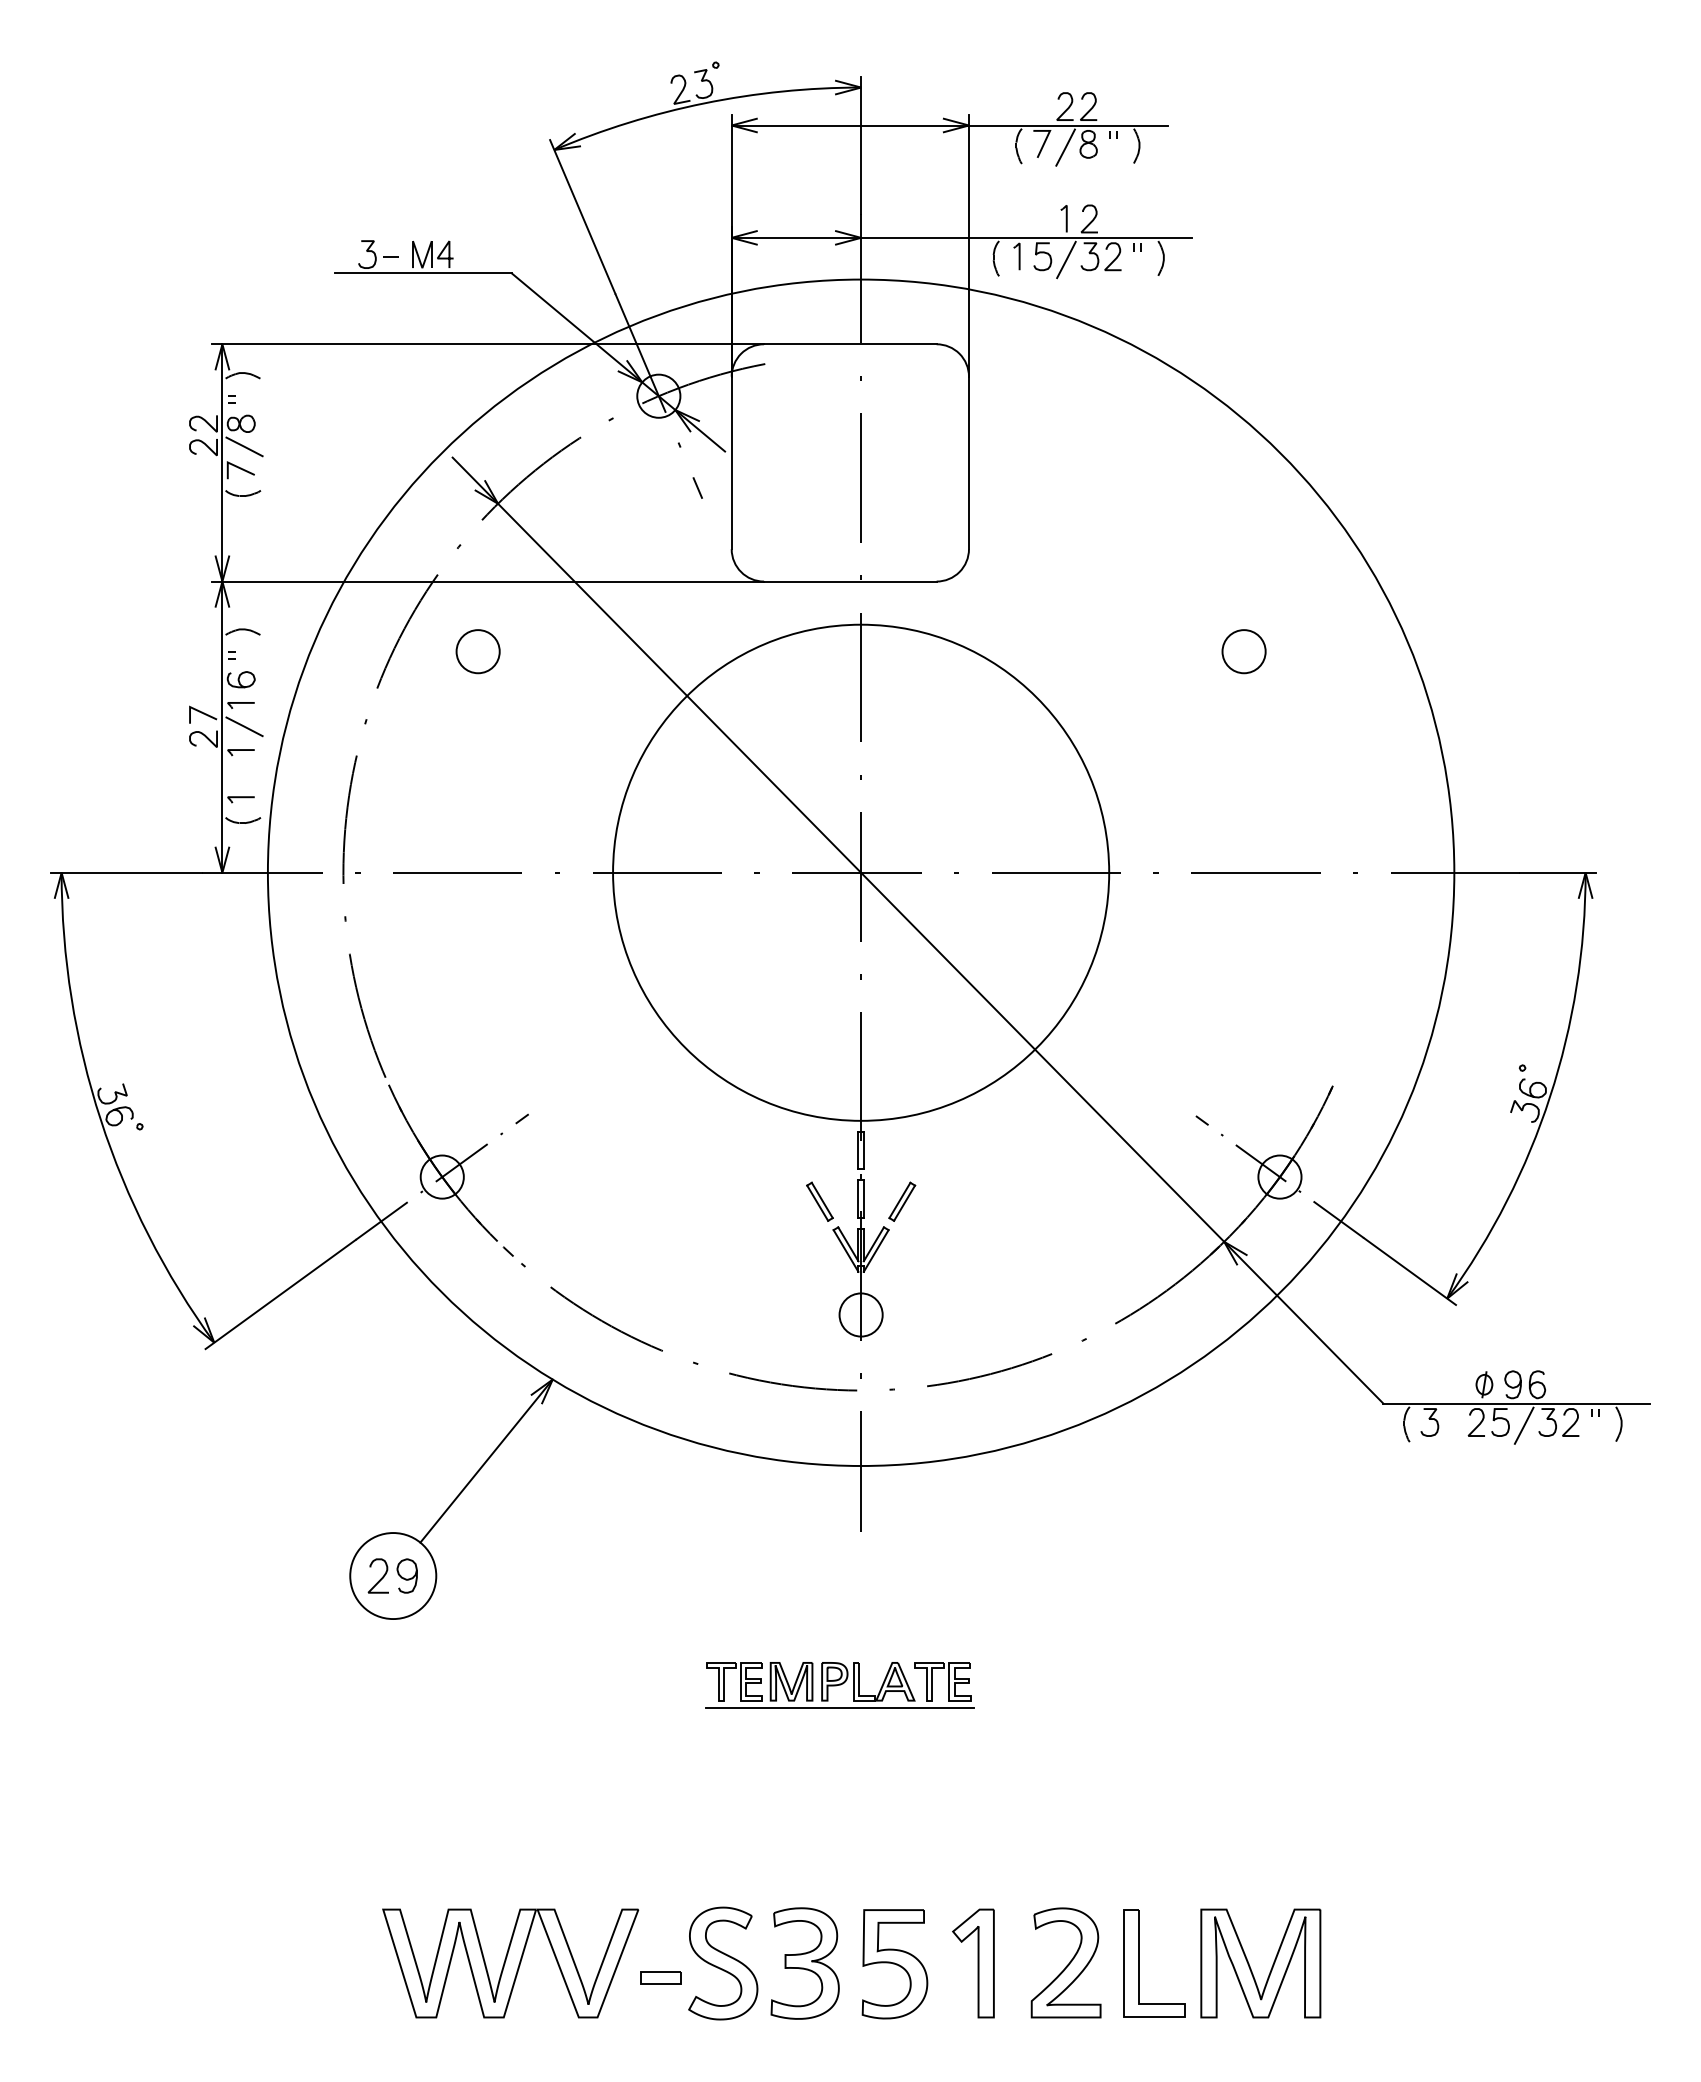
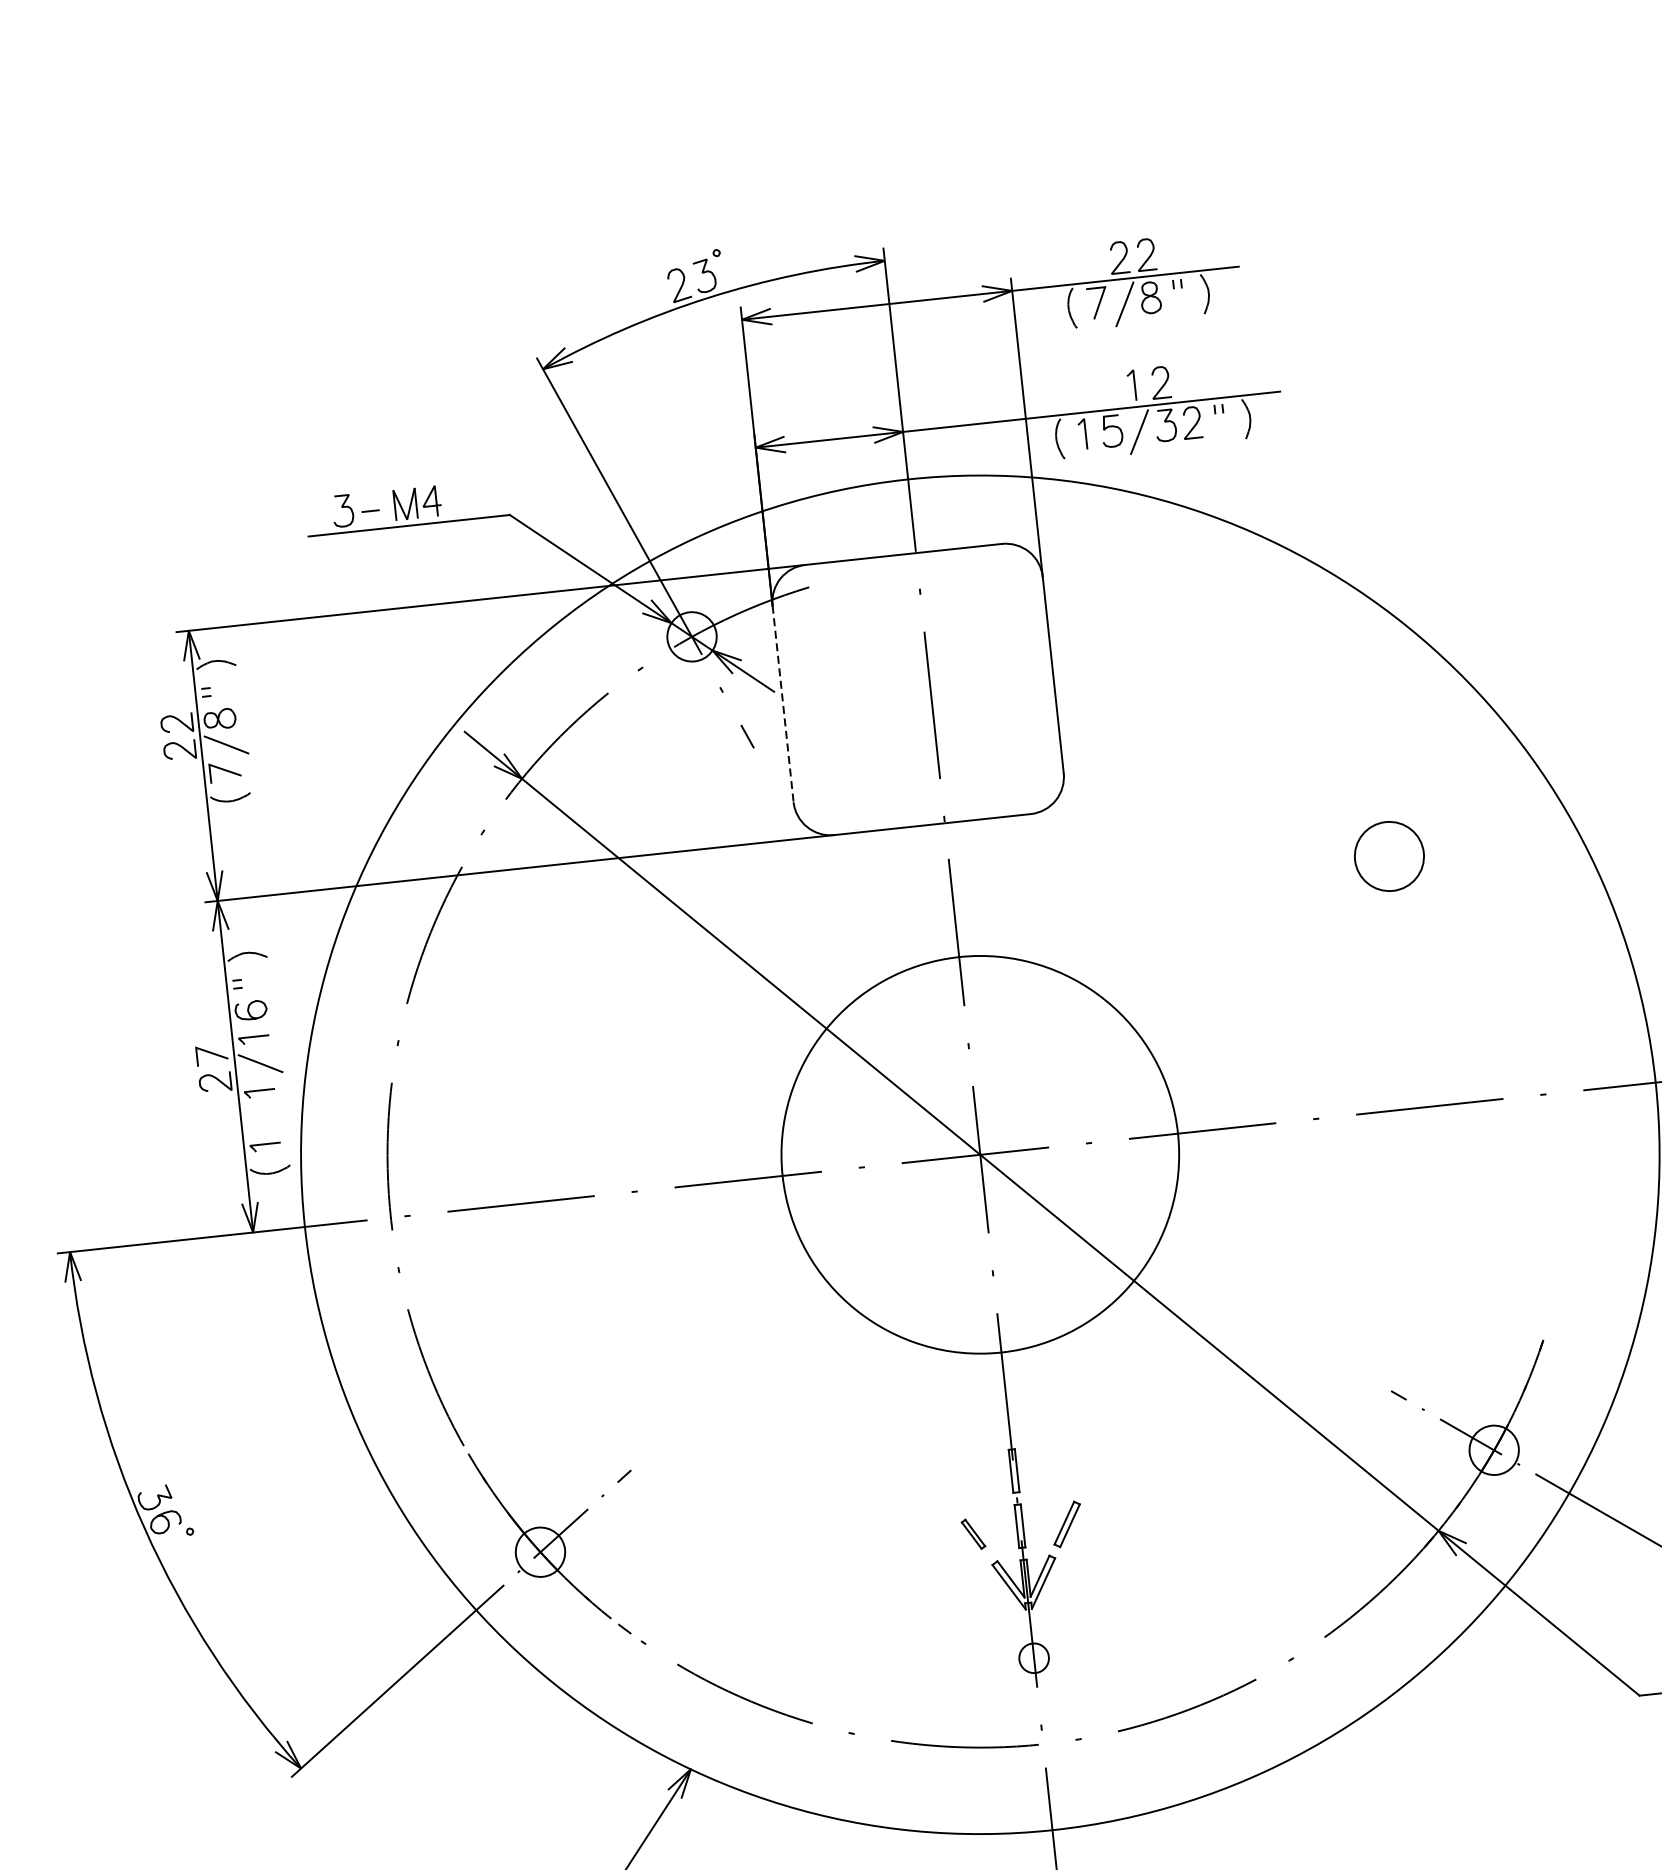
line: (731, 463) -> (782, 704), solid -> dashed
circle: (477, 651) -> (516, 949), removed
circle: (1243, 651) -> (1388, 856), size x1.4
circle: (861, 872) -> (980, 1154), size x0.7
part: (819, 1201) -> (972, 1534), size x0.7
circle: (860, 1314) -> (1033, 1657), size x0.6

